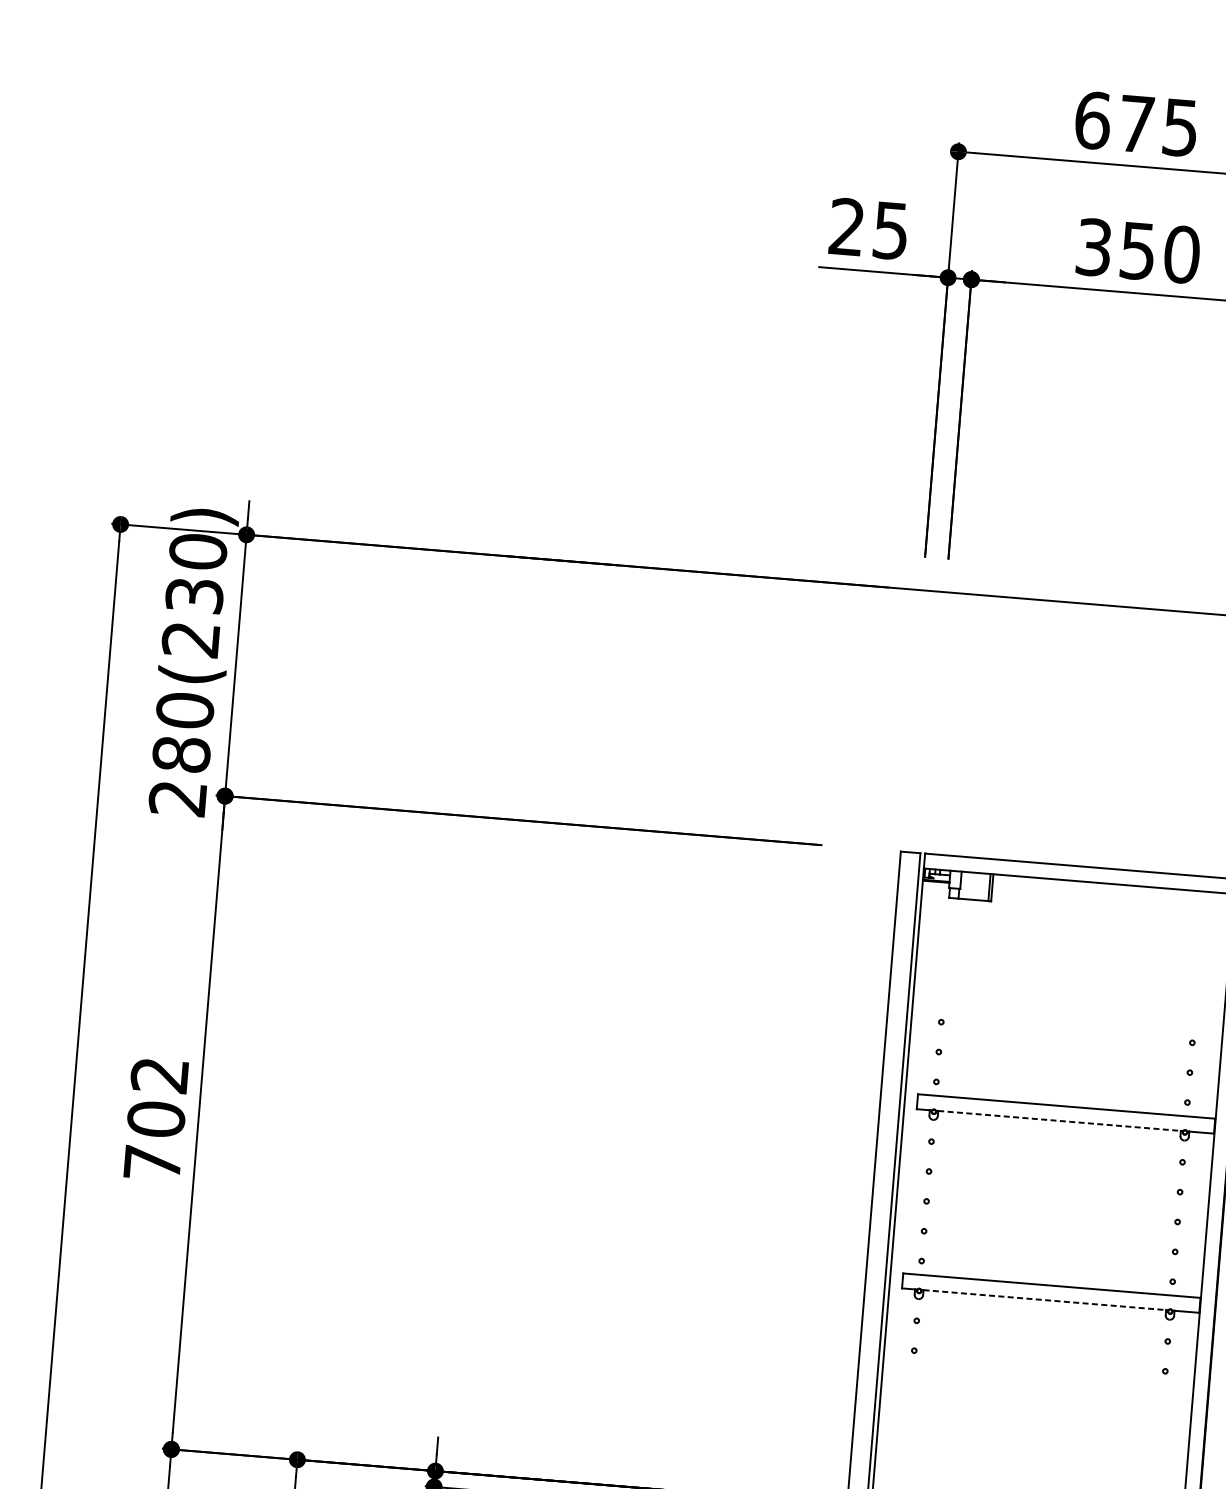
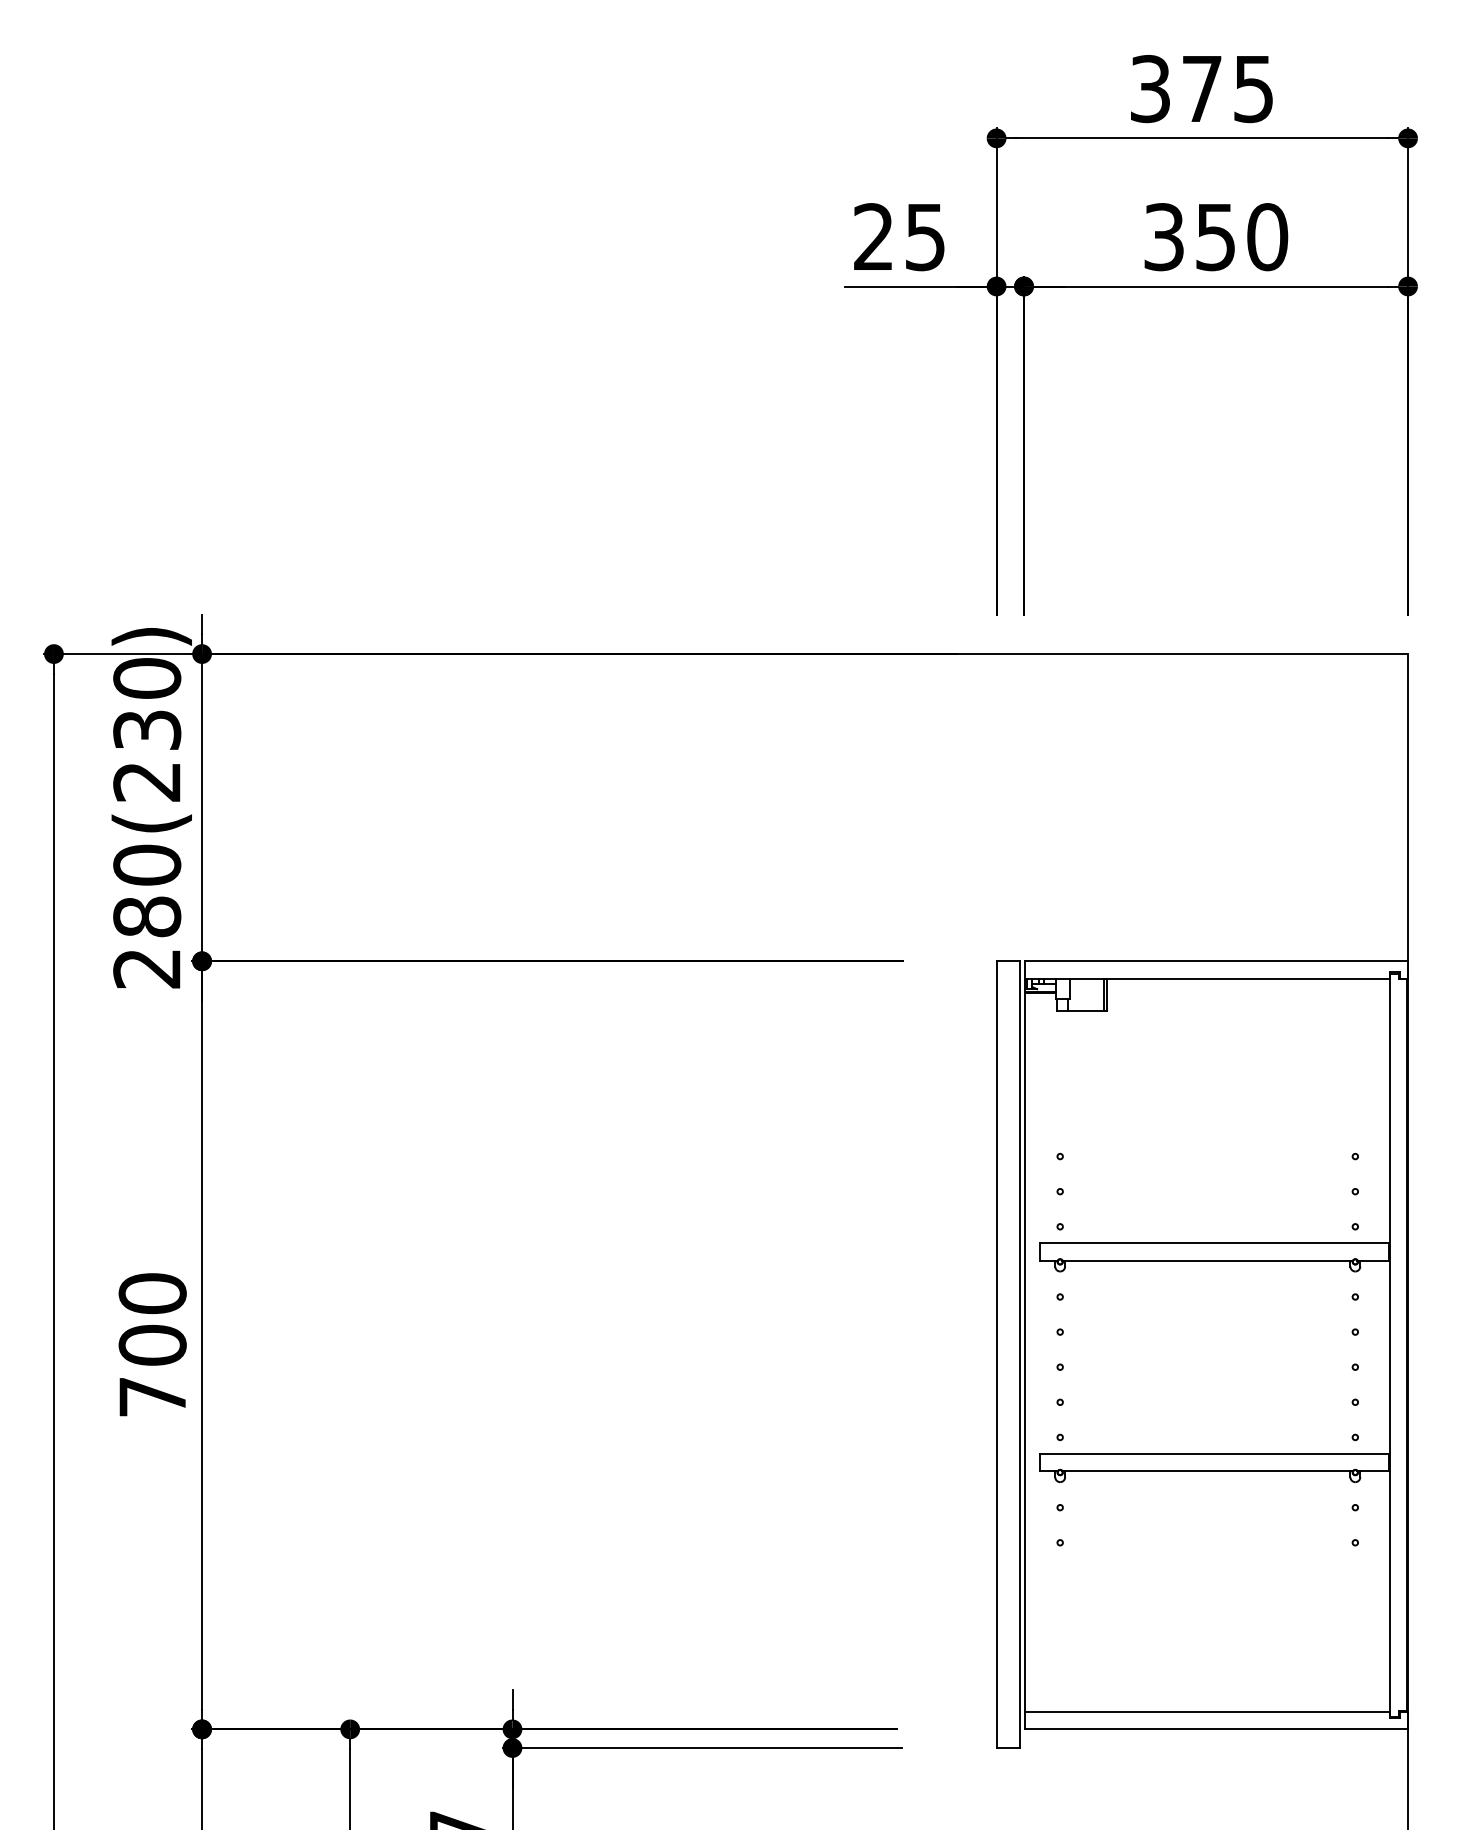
text: (1092, 120) -> (1150, 89), 675 -> 375
text: (159, 1075) -> (152, 1293), 702 -> 700
line: (1059, 1120) -> (1207, 1260), dashed -> solid
line: (1044, 1300) -> (1207, 1471), dashed -> solid

